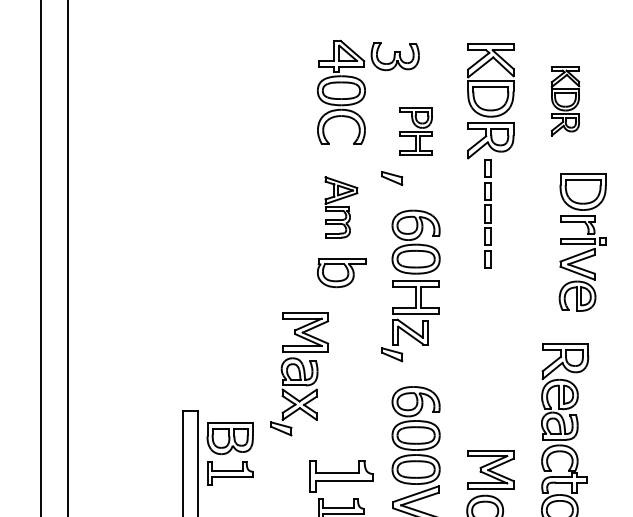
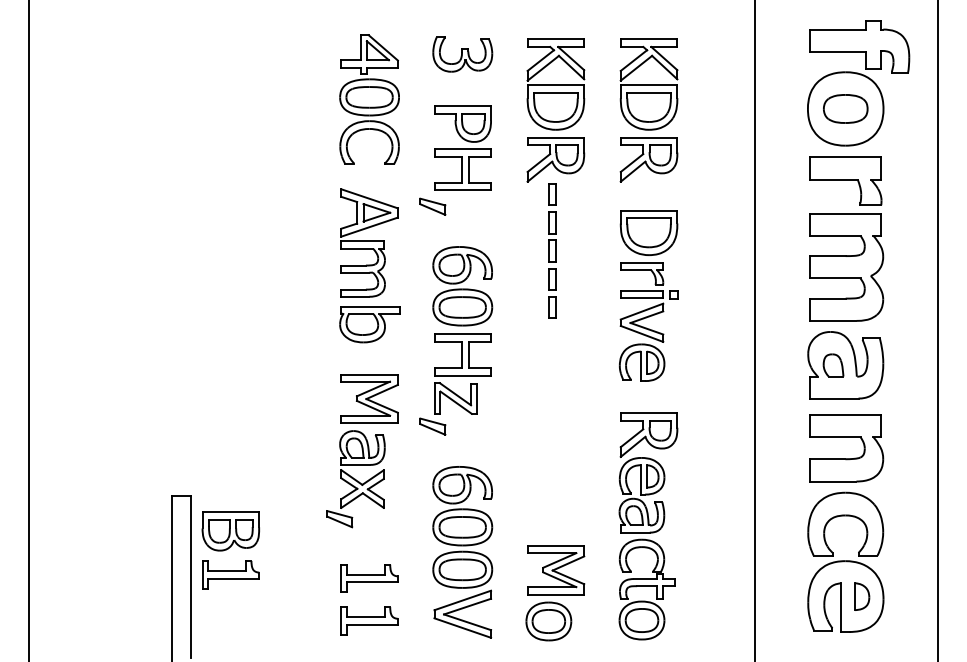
part: (395, 56) -> (462, 54), moved
part: (565, 101) -> (648, 110), size x1.67
part: (415, 130) -> (462, 147), size x1.43
part: (341, 207) -> (369, 242), size x1.43
part: (582, 242) -> (648, 295), moved
part: (299, 374) -> (362, 451), moved
part: (341, 476) -> (369, 578), size x0.71

